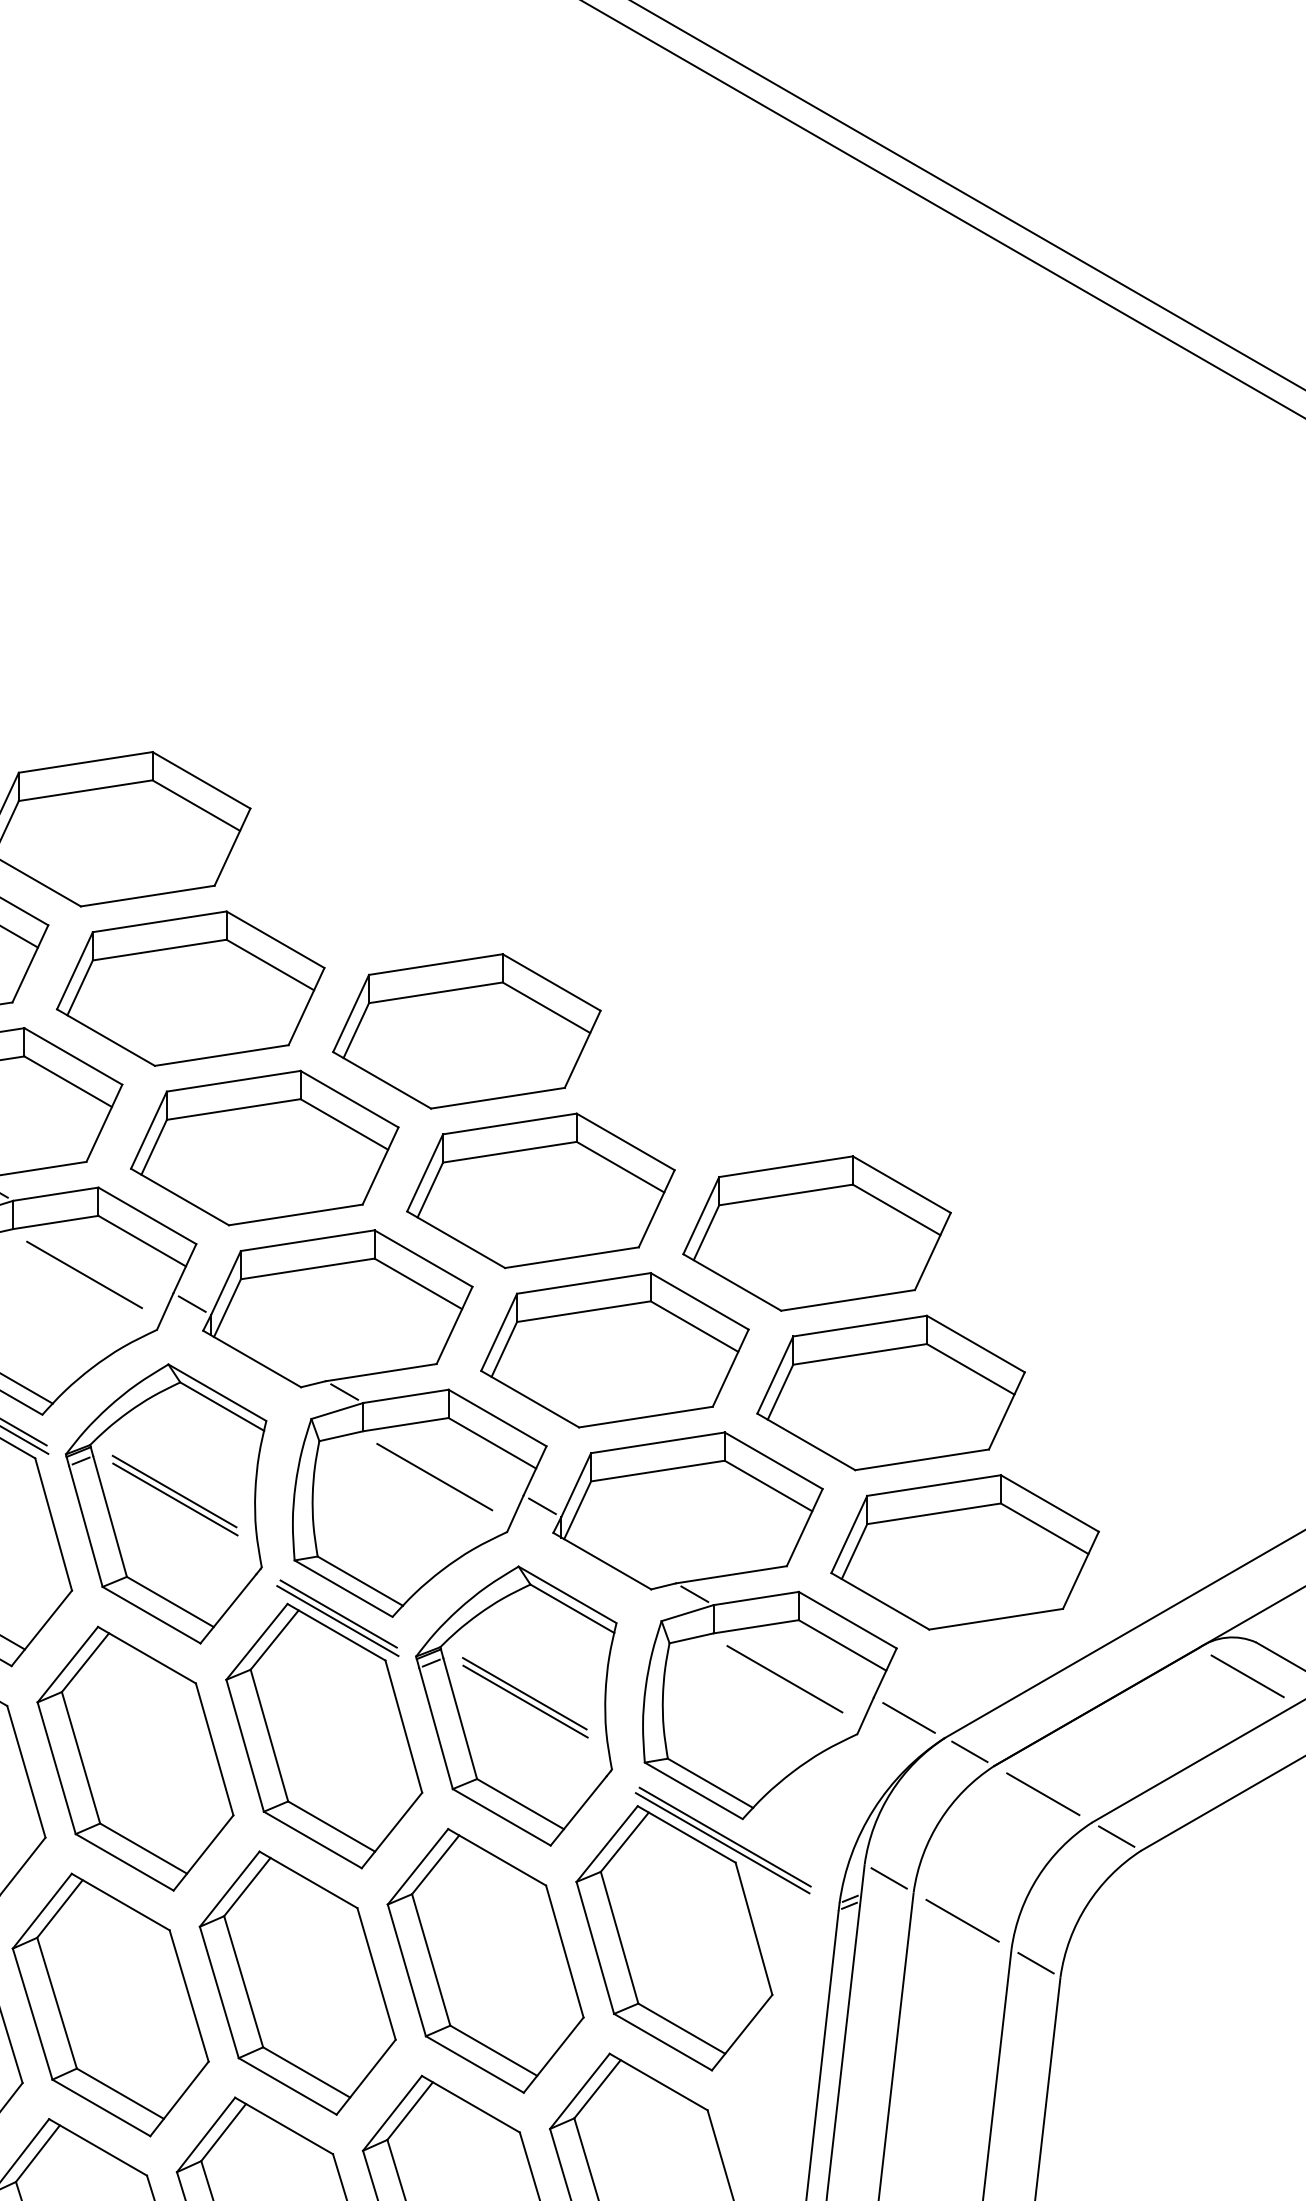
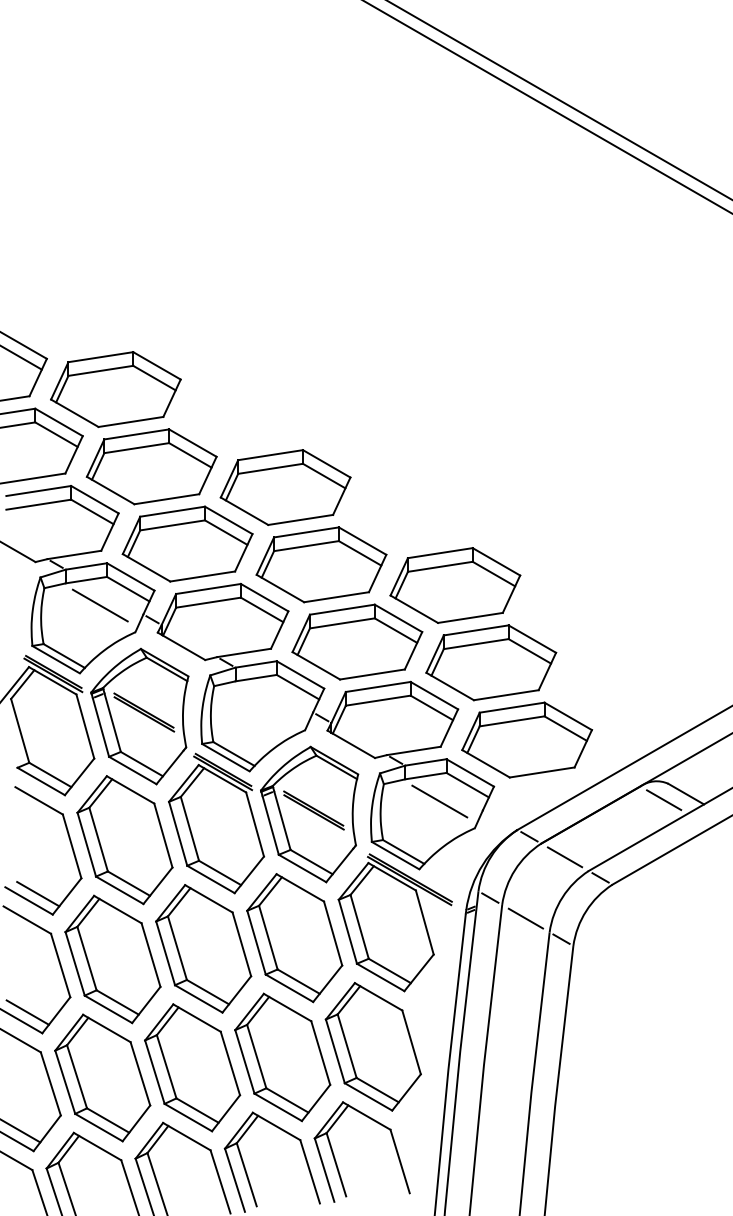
line: (433, 1476) -> (269, 703), removed
line: (908, 1716) -> (499, 819), removed

